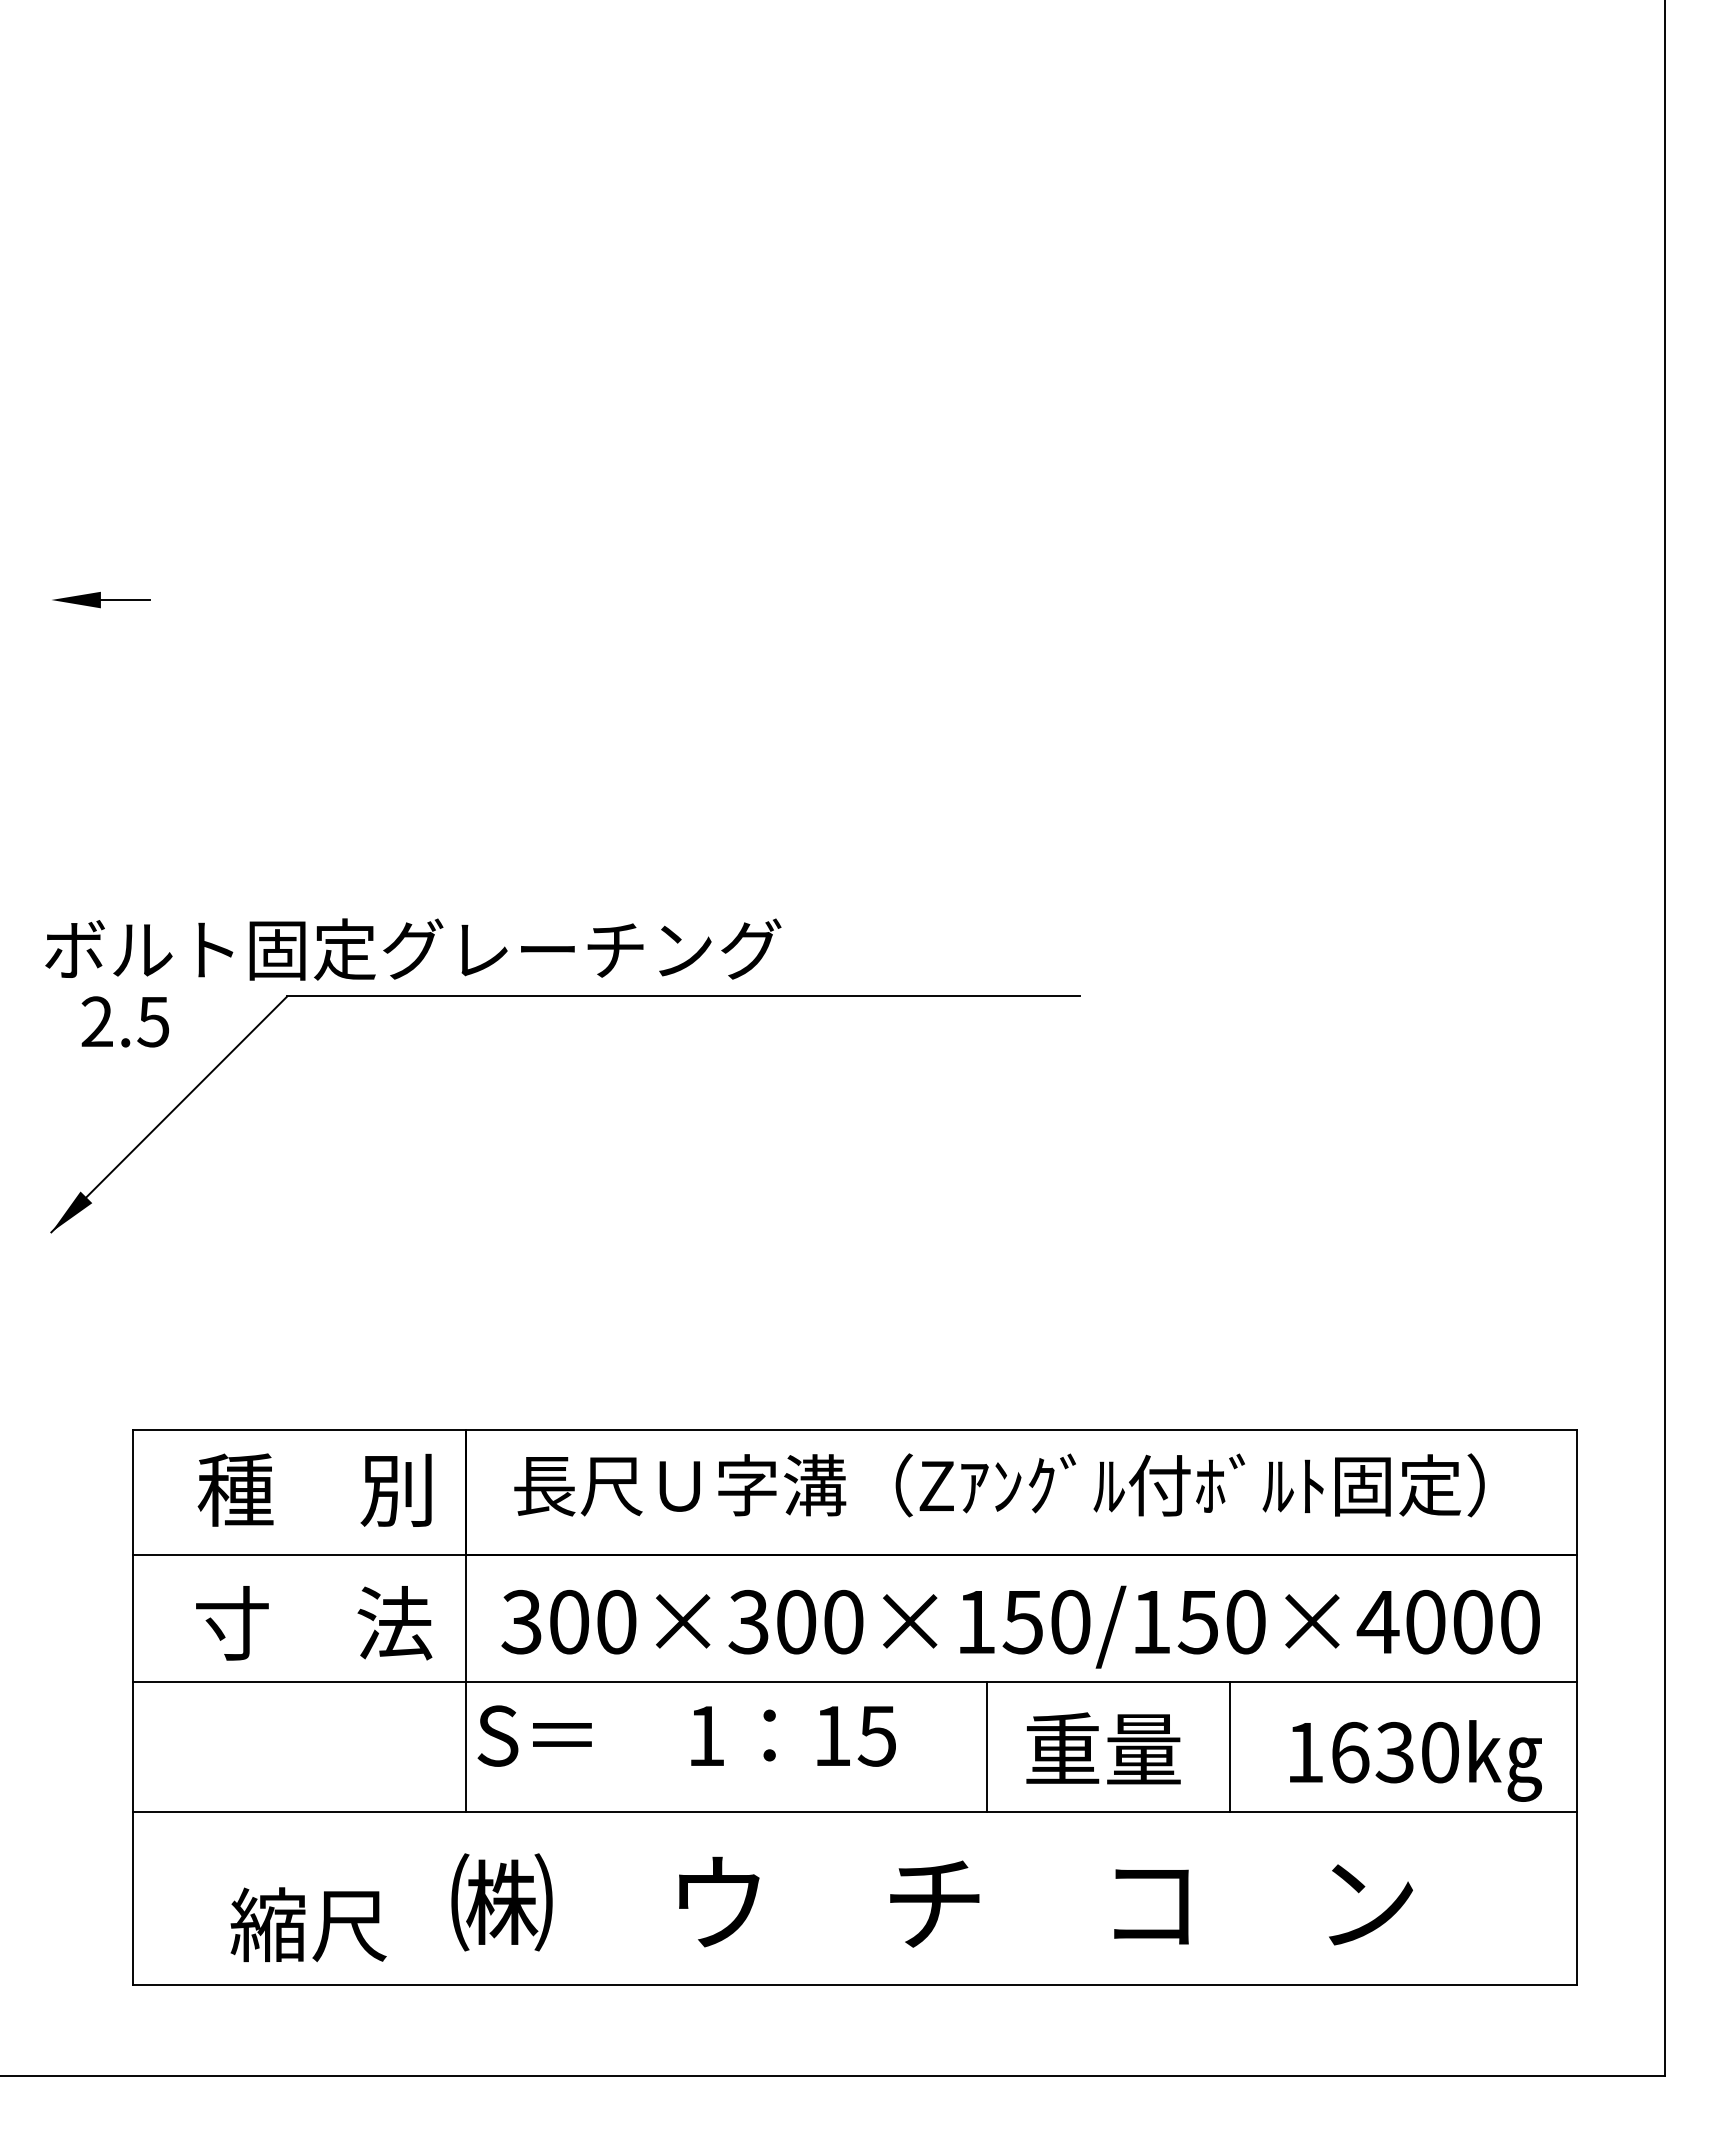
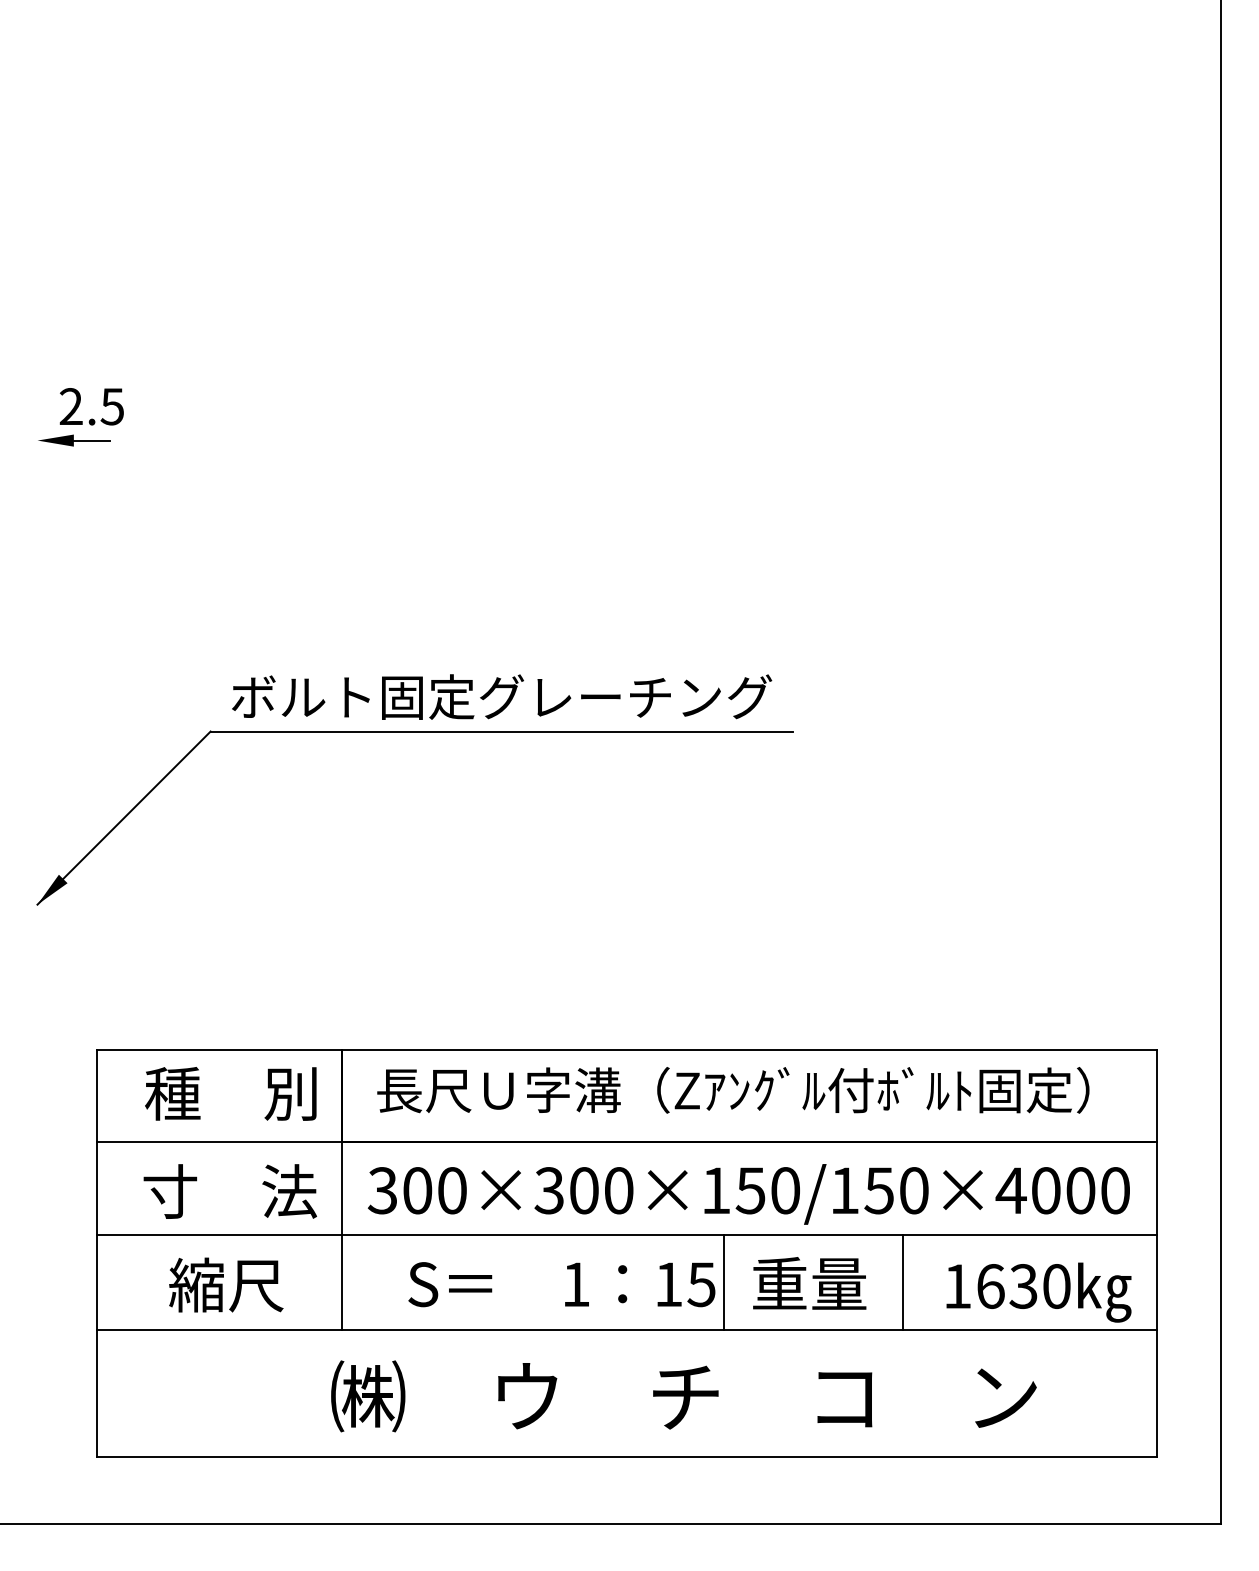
text: (413, 949) -> (502, 697), moved
text: (124, 1021) -> (91, 406), moved
text: (686, 1735) -> (561, 1284), moved
text: (308, 1924) -> (226, 1284), moved

